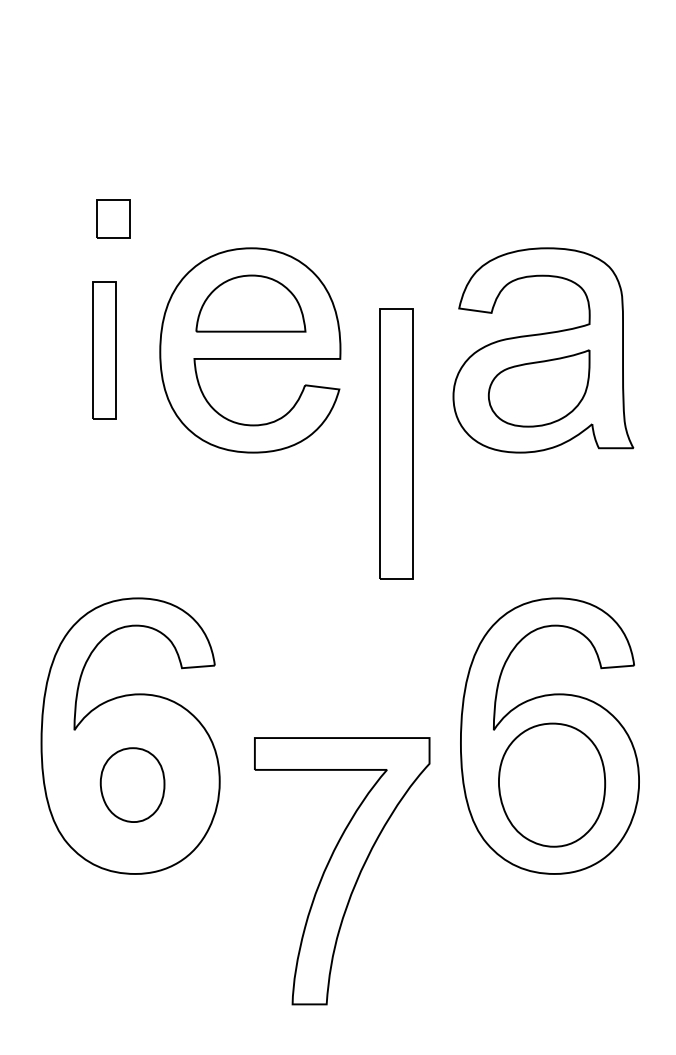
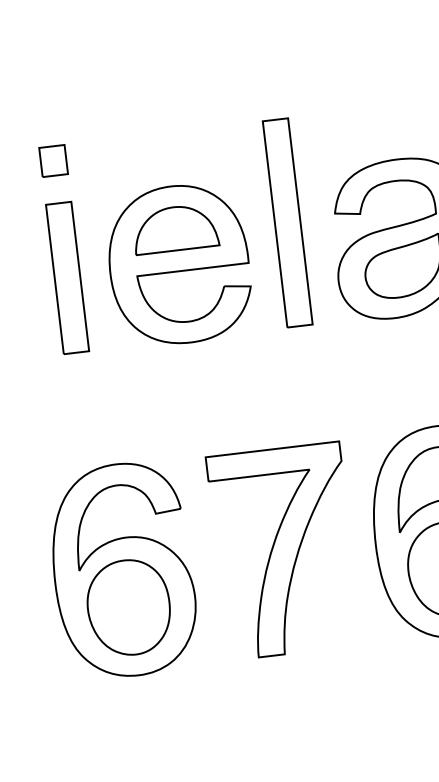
part: (113, 218) -> (53, 160), moved
part: (104, 350) -> (67, 278), size x1.43
part: (396, 443) -> (287, 222), moved
part: (132, 784) -> (128, 607), size x1.67
part: (342, 871) -> (284, 551), moved

